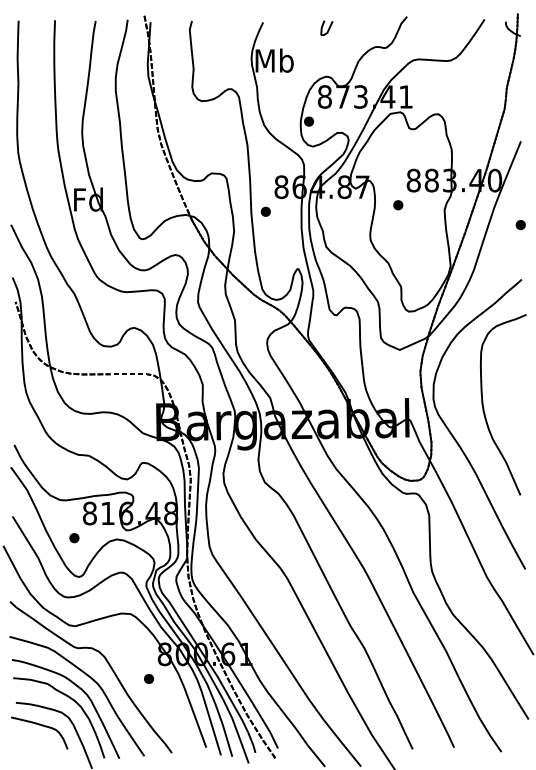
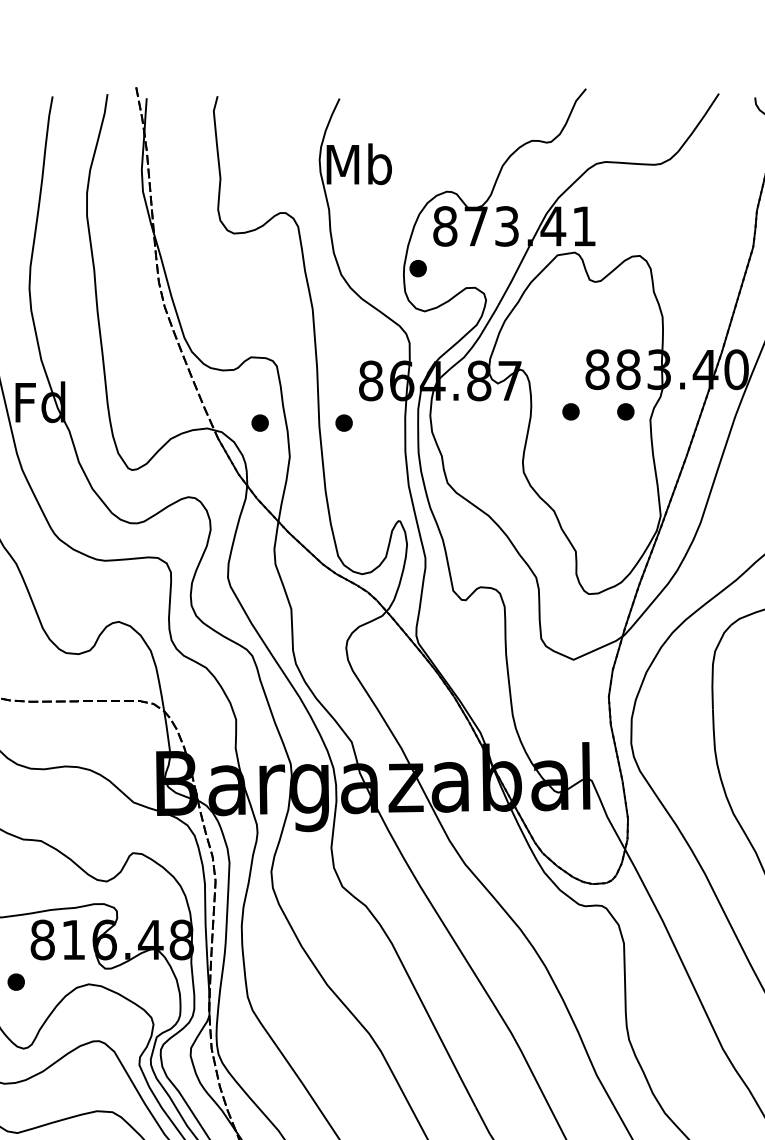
curve: (328, 28) -> (451, 109), removed
part: (430, 205) -> (626, 412), added
part: (216, 211) -> (259, 422), added

